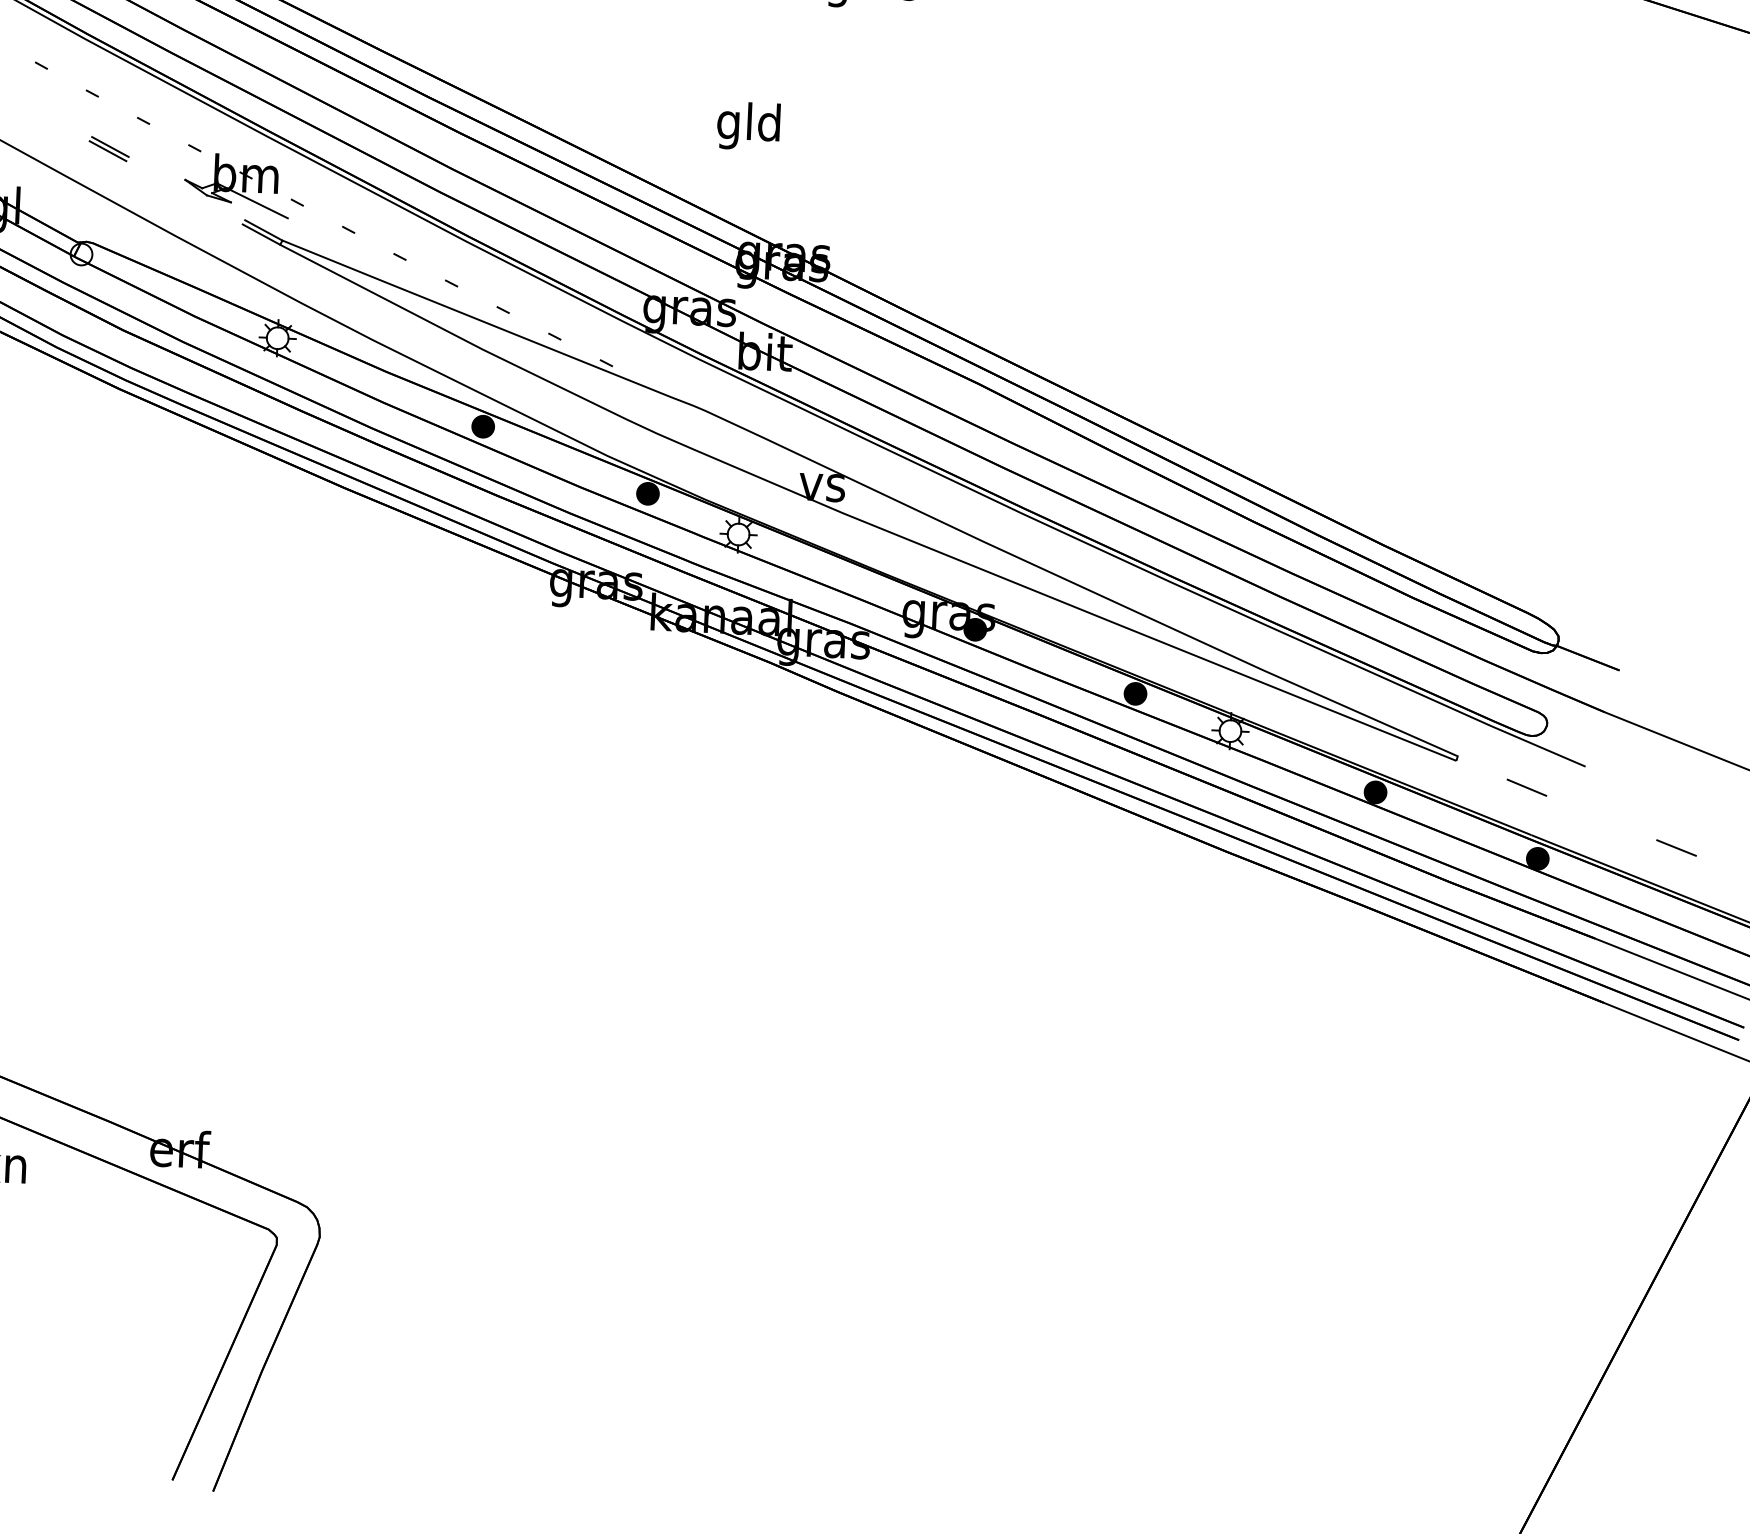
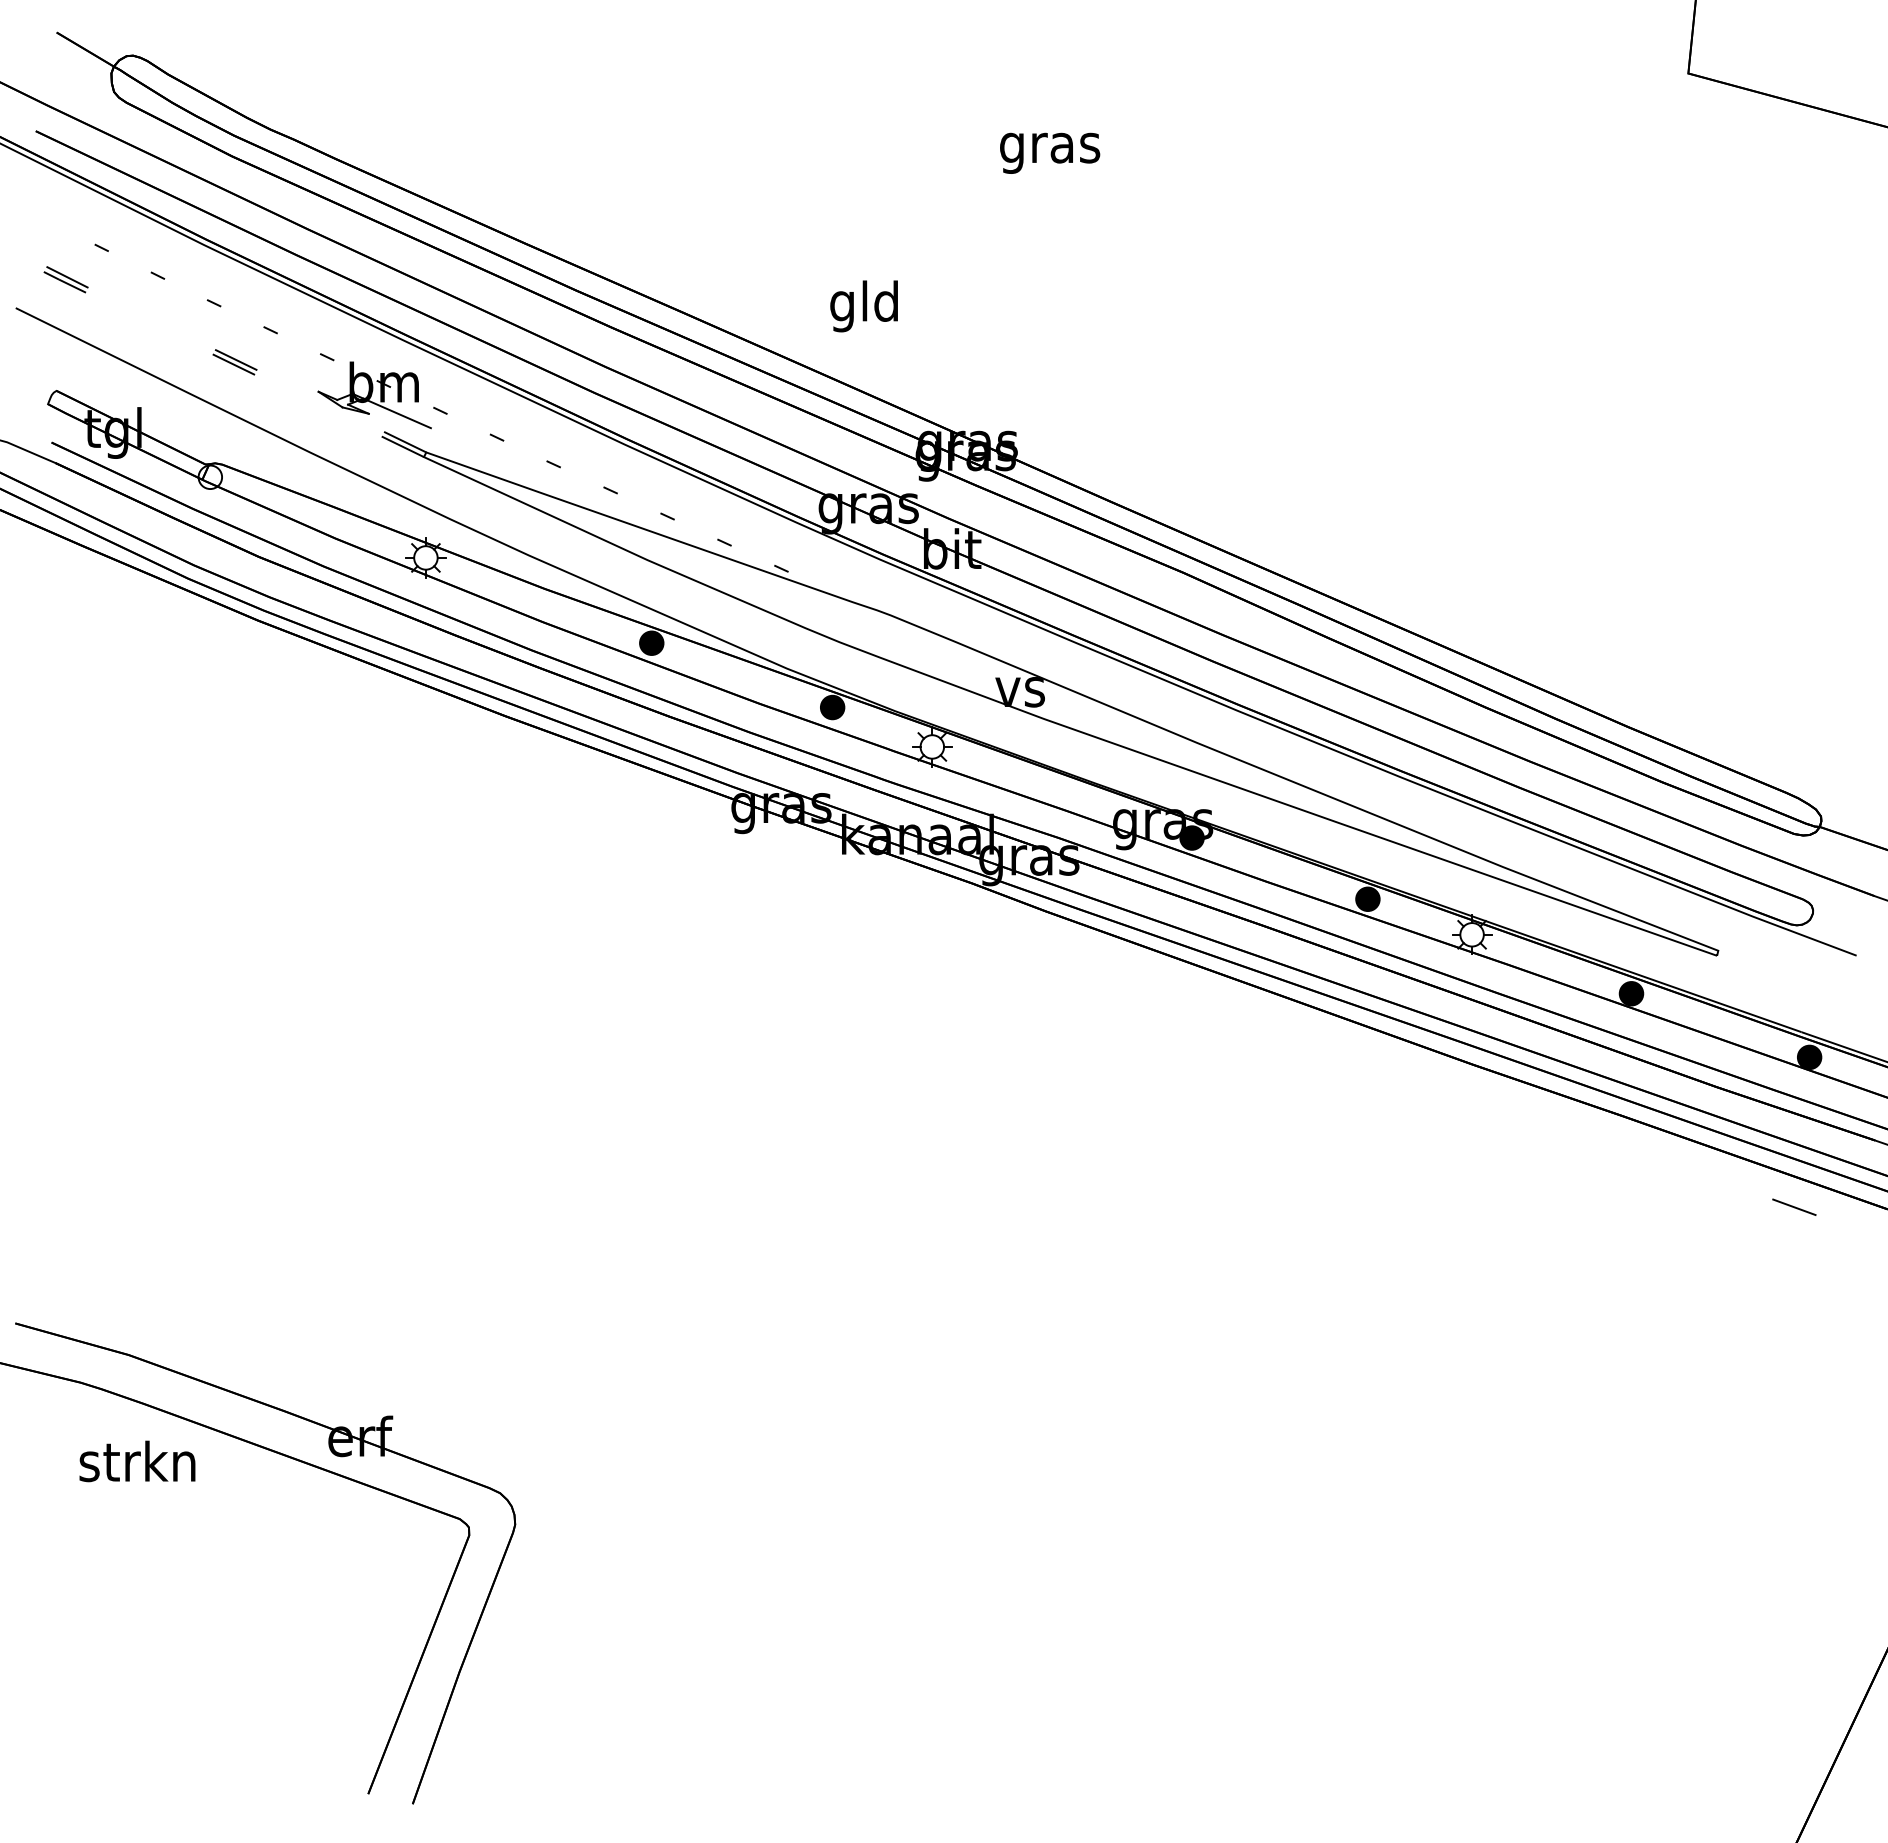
text: (748, 126) -> (863, 306), moved
line: (1527, 787) -> (1794, 1206), moved

